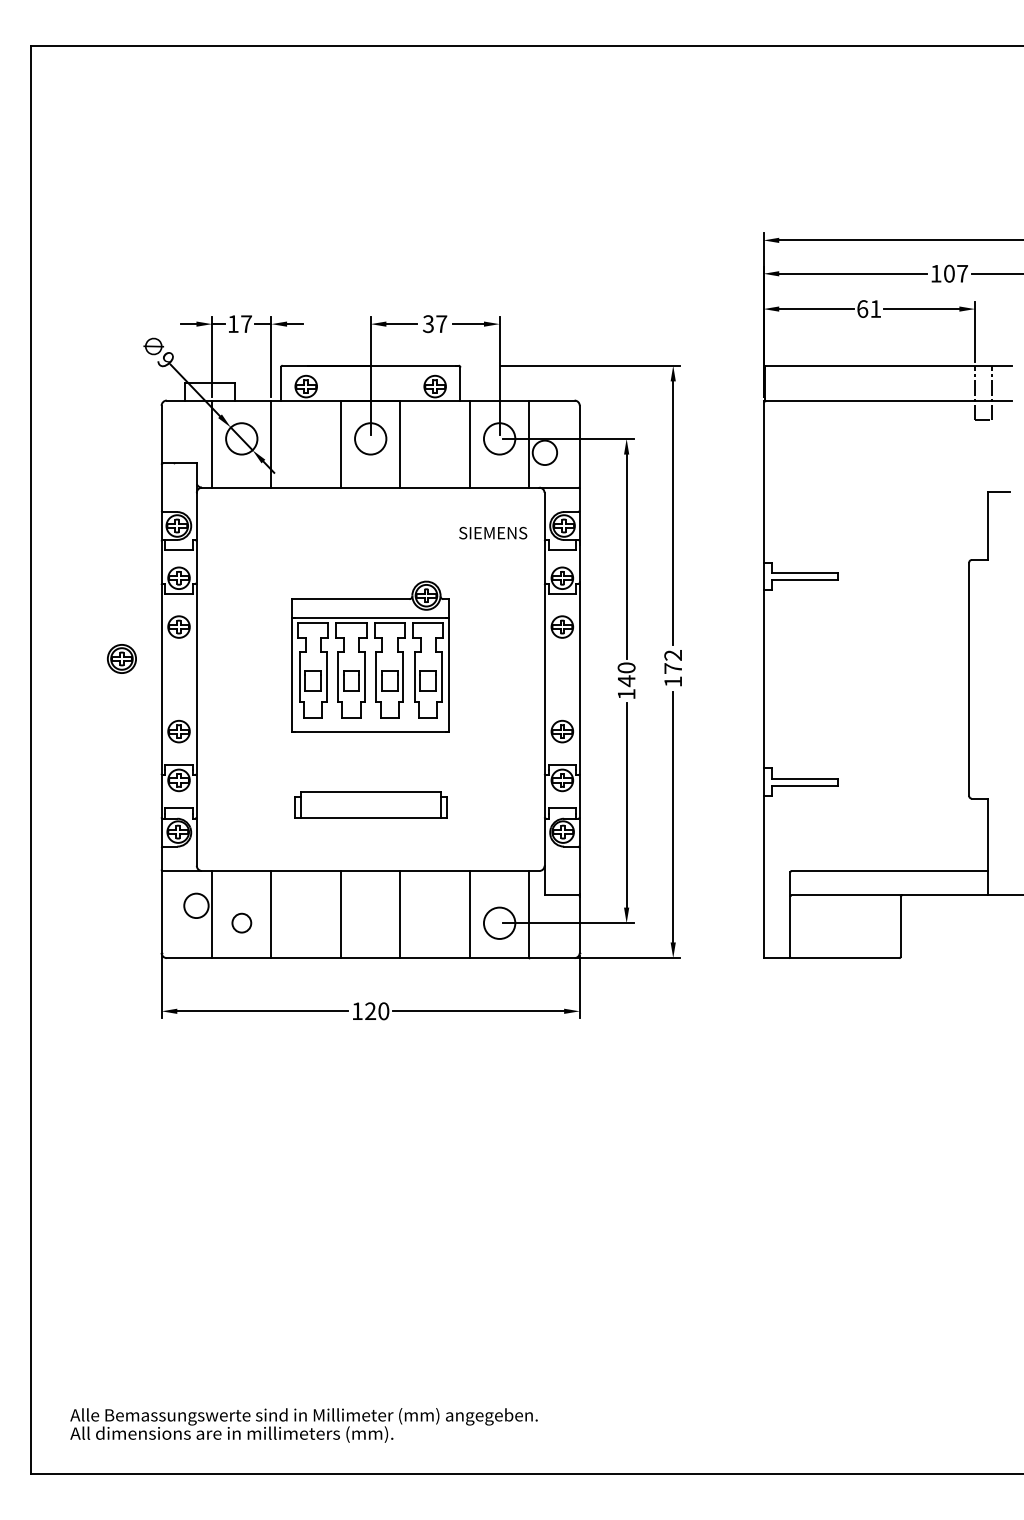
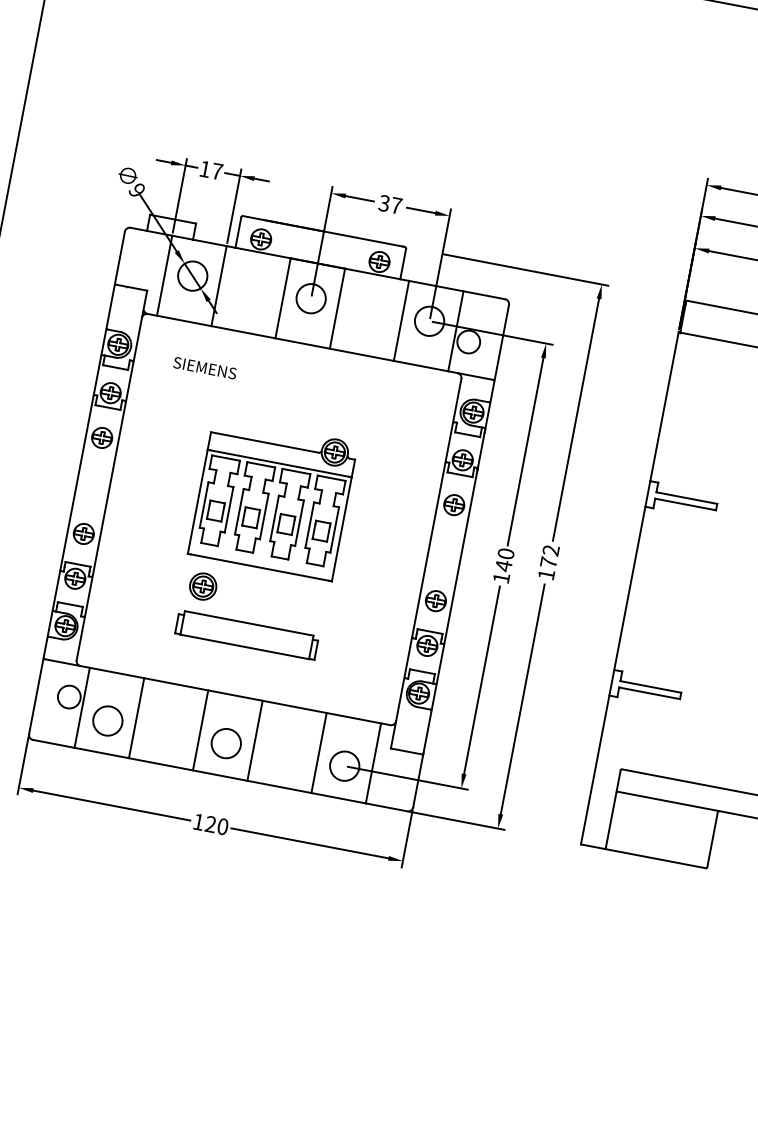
text: (493, 532) -> (205, 367), moved
part: (121, 658) -> (202, 586), moved
circle: (241, 922) -> (107, 720), size x1.67
circle: (370, 922) -> (226, 742), added

